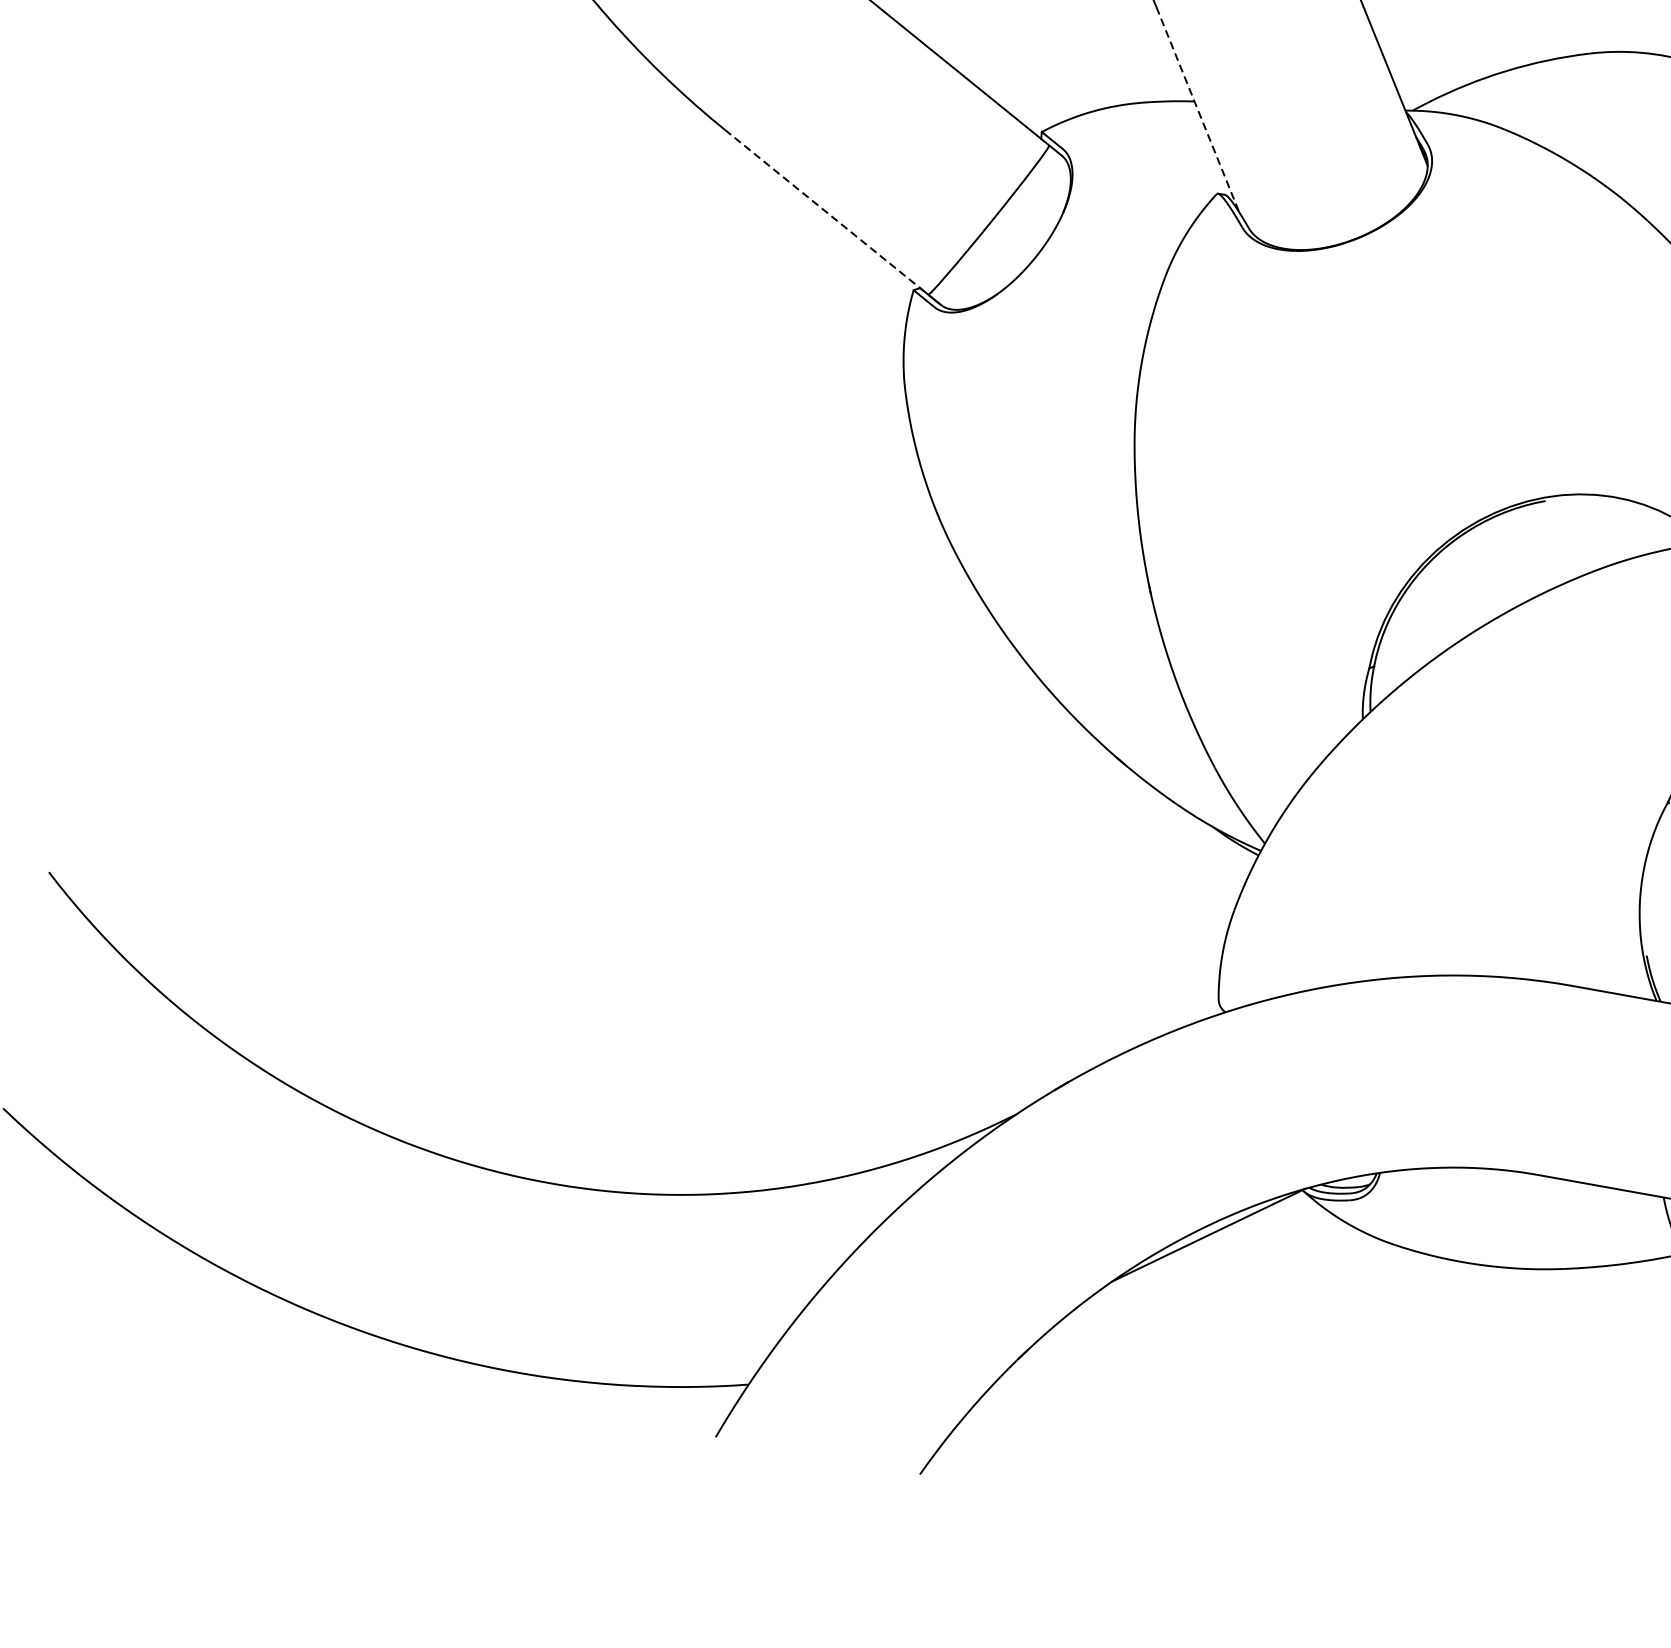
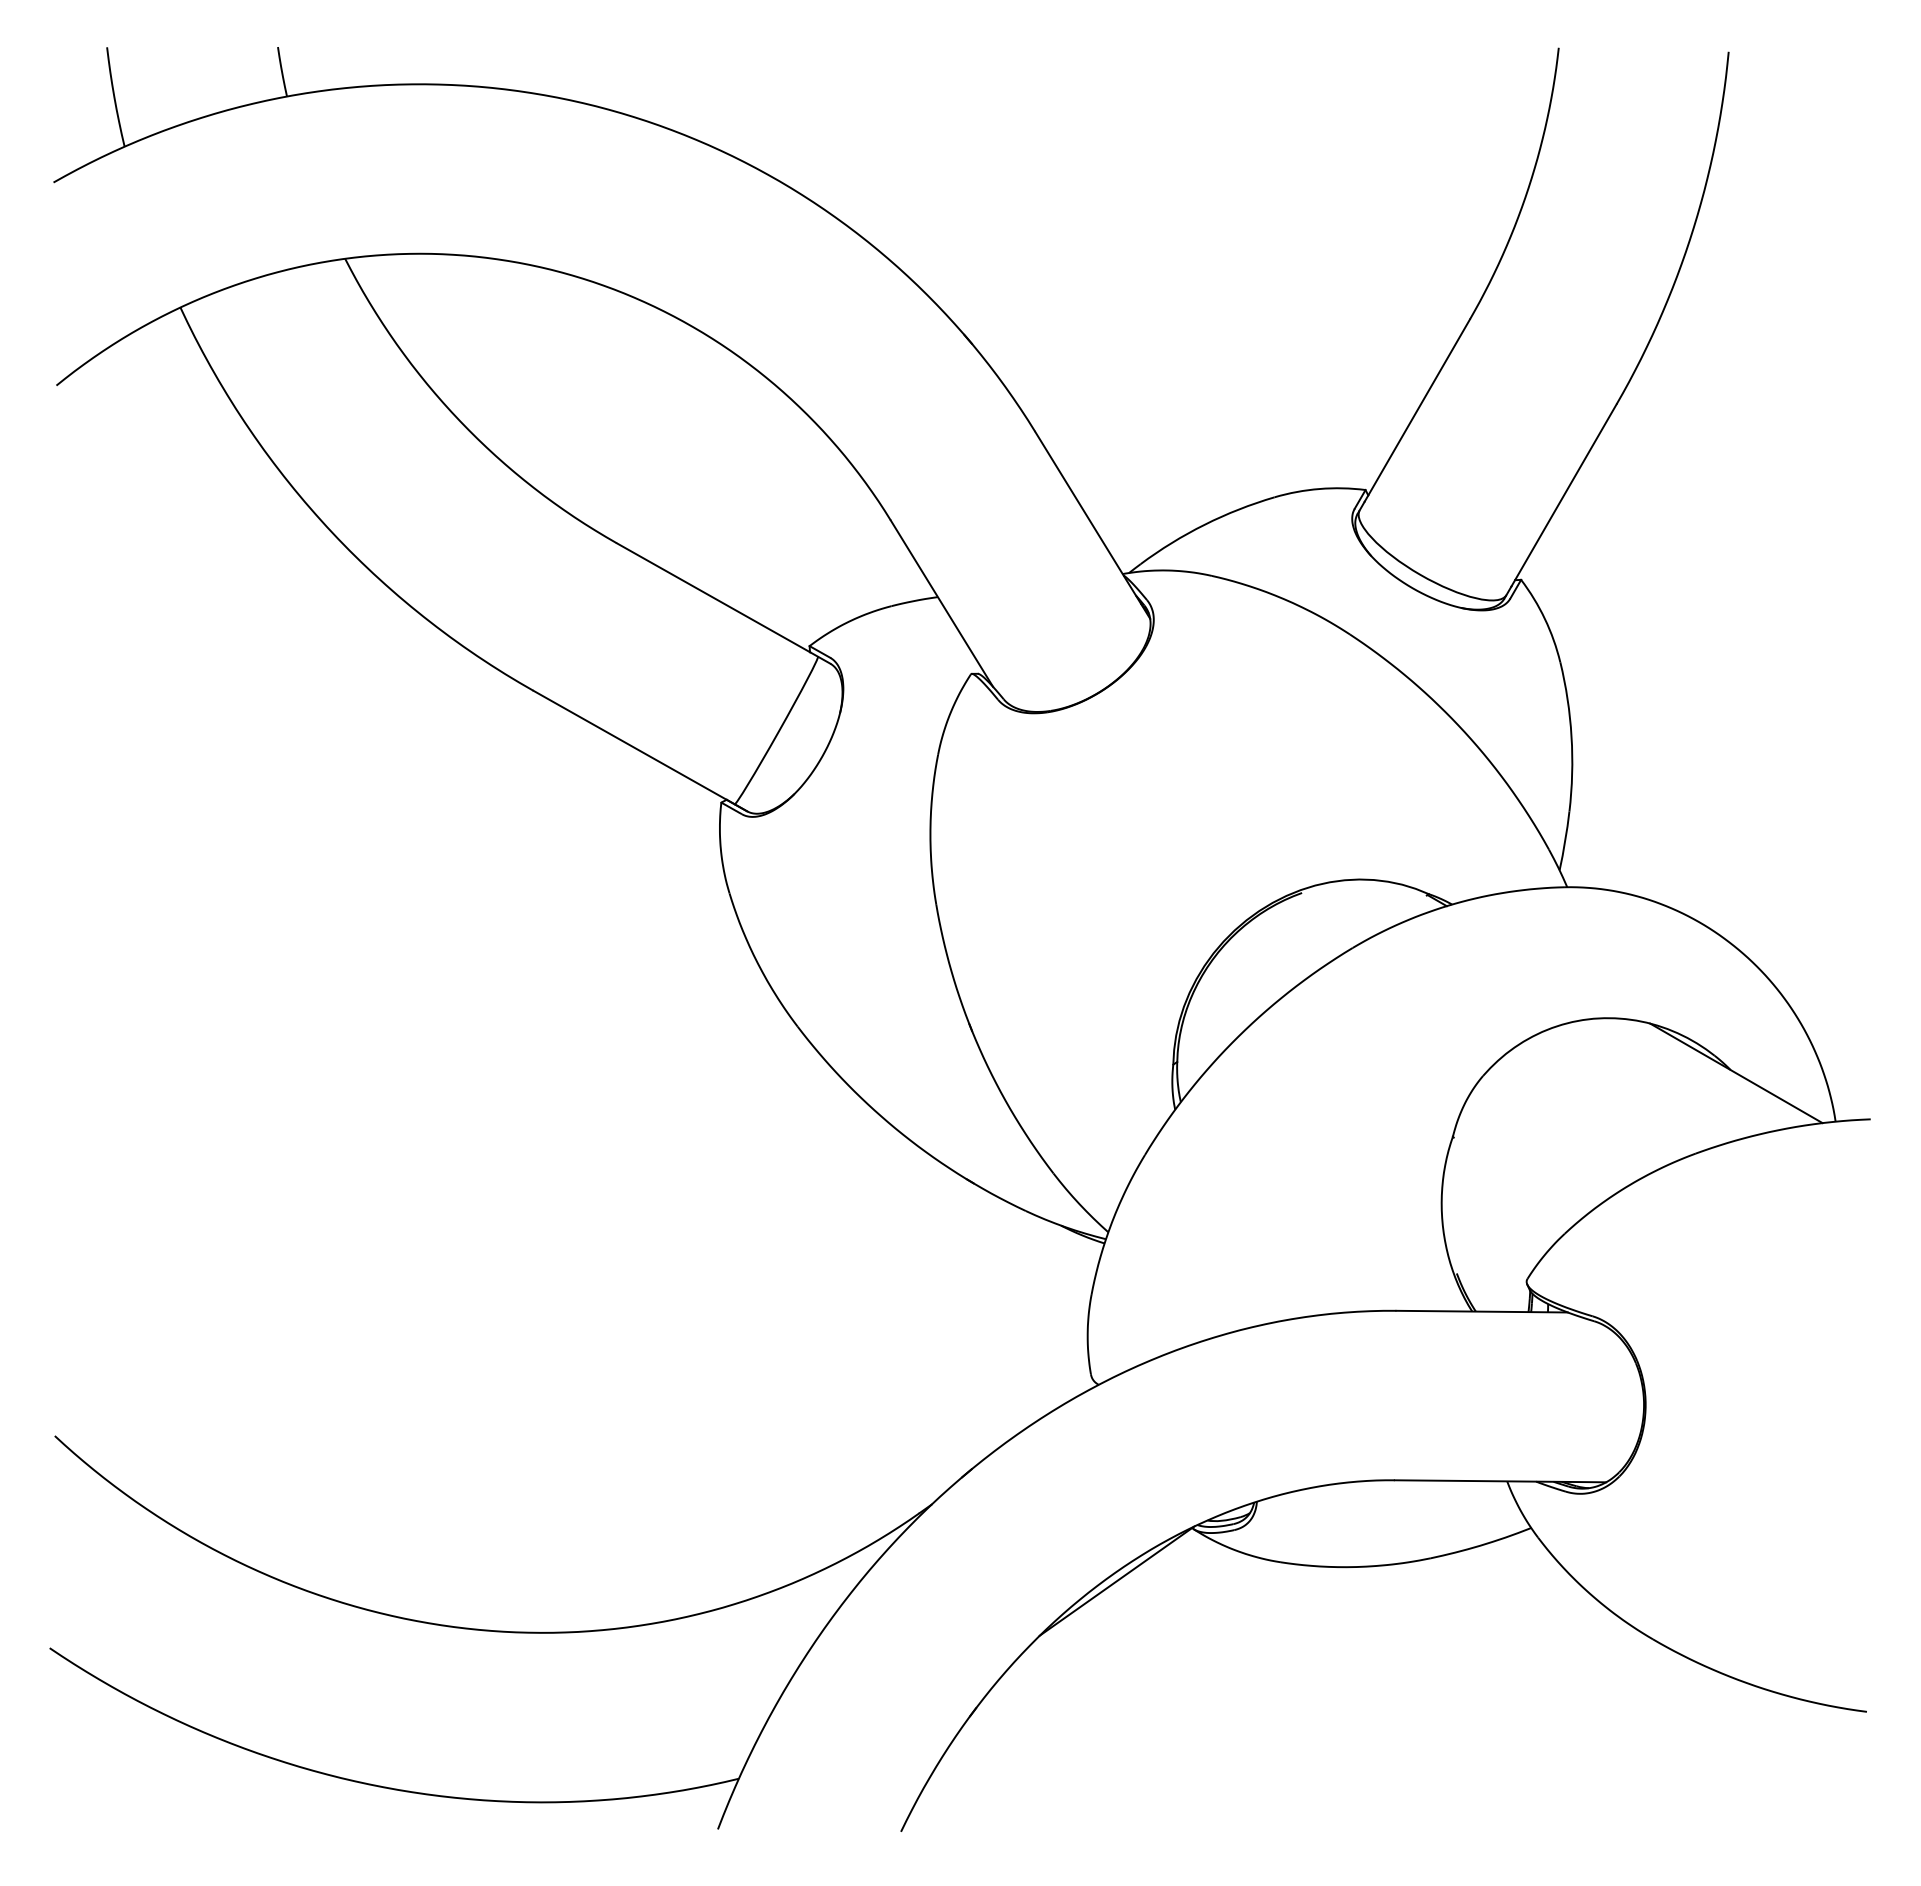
line: (1198, 109) -> (942, 603), dashed -> solid
line: (826, 212) -> (634, 747), dashed -> solid

